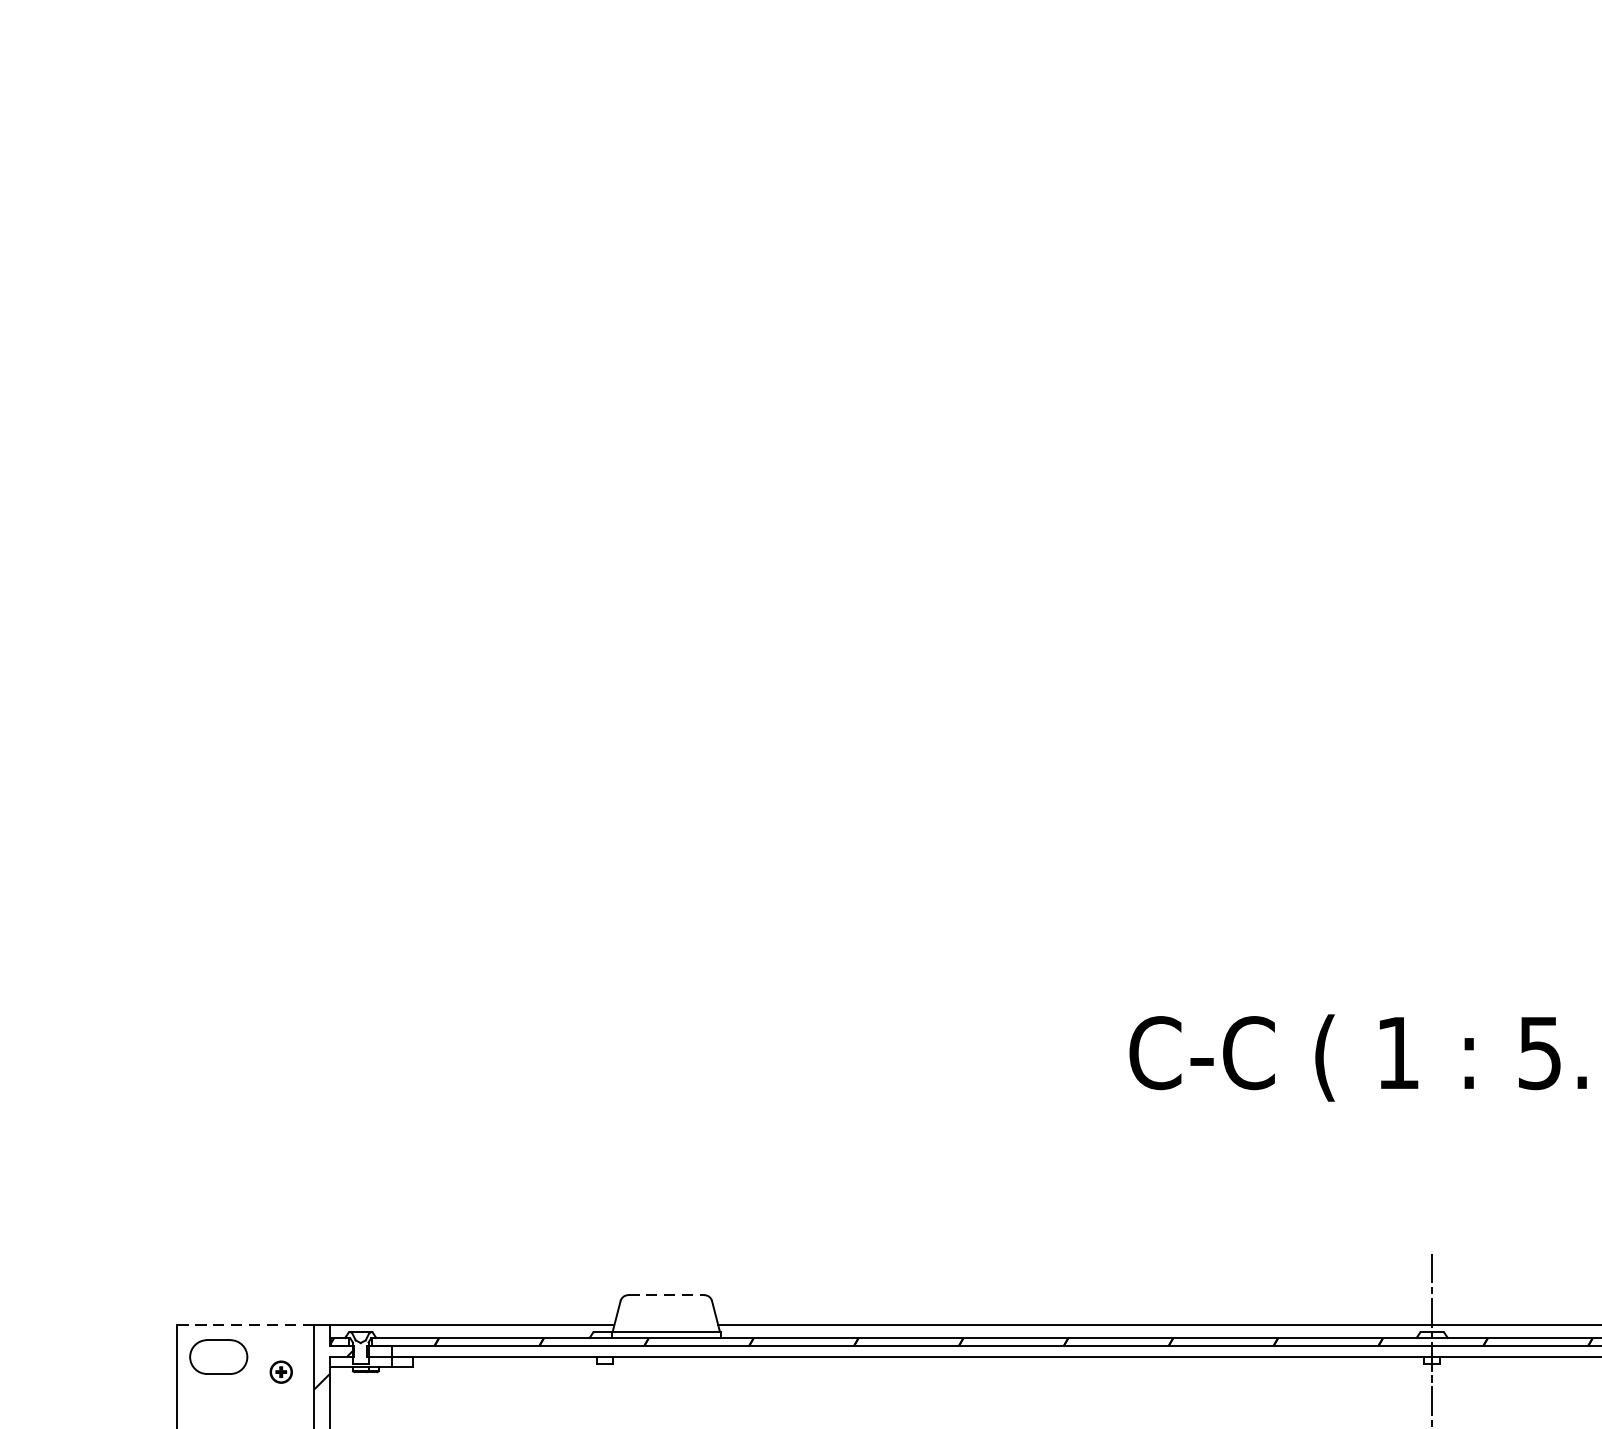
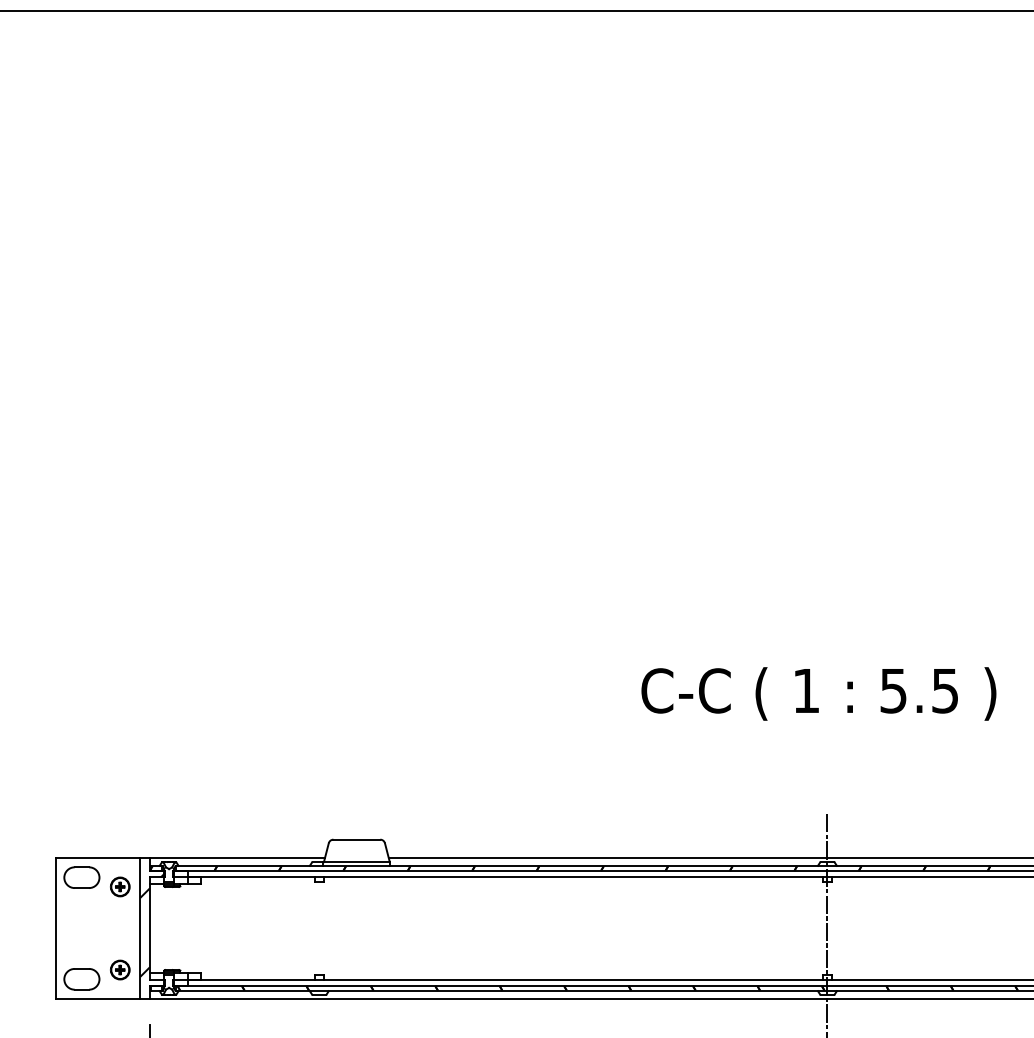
line: (667, 1294) -> (357, 839), dashed -> solid
line: (244, 1325) -> (97, 858), dashed -> solid
part: (281, 1371) -> (120, 886), size x1.43

